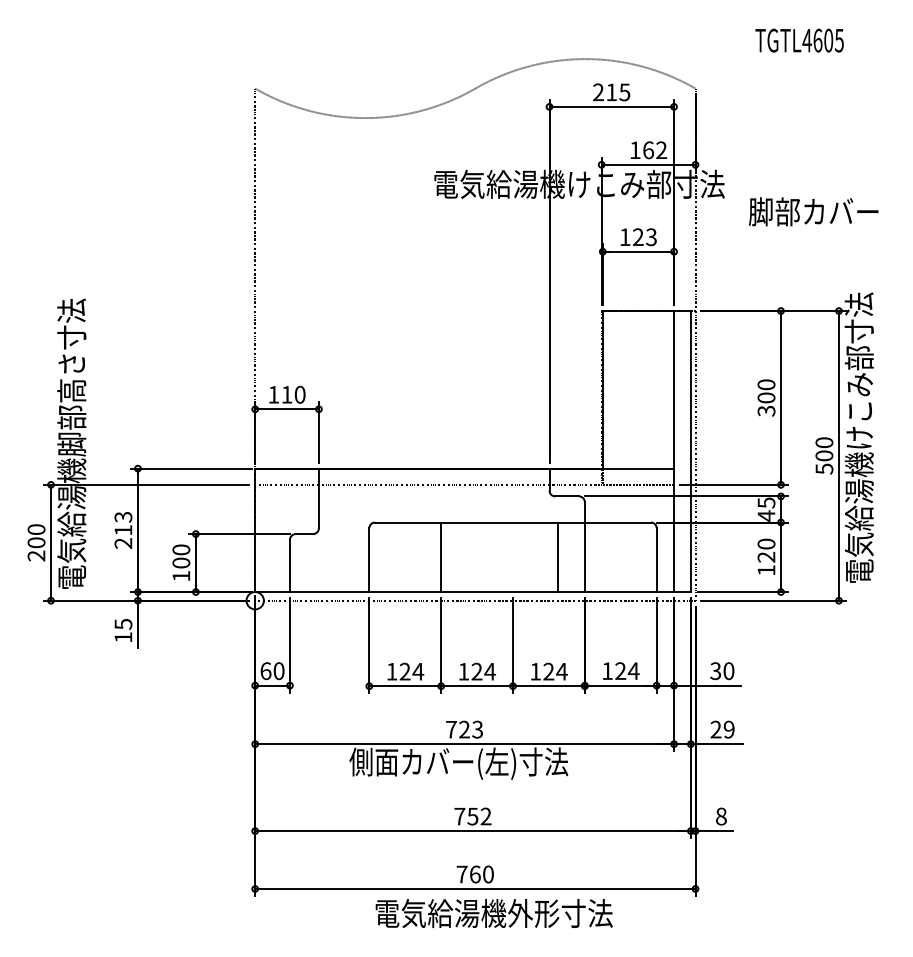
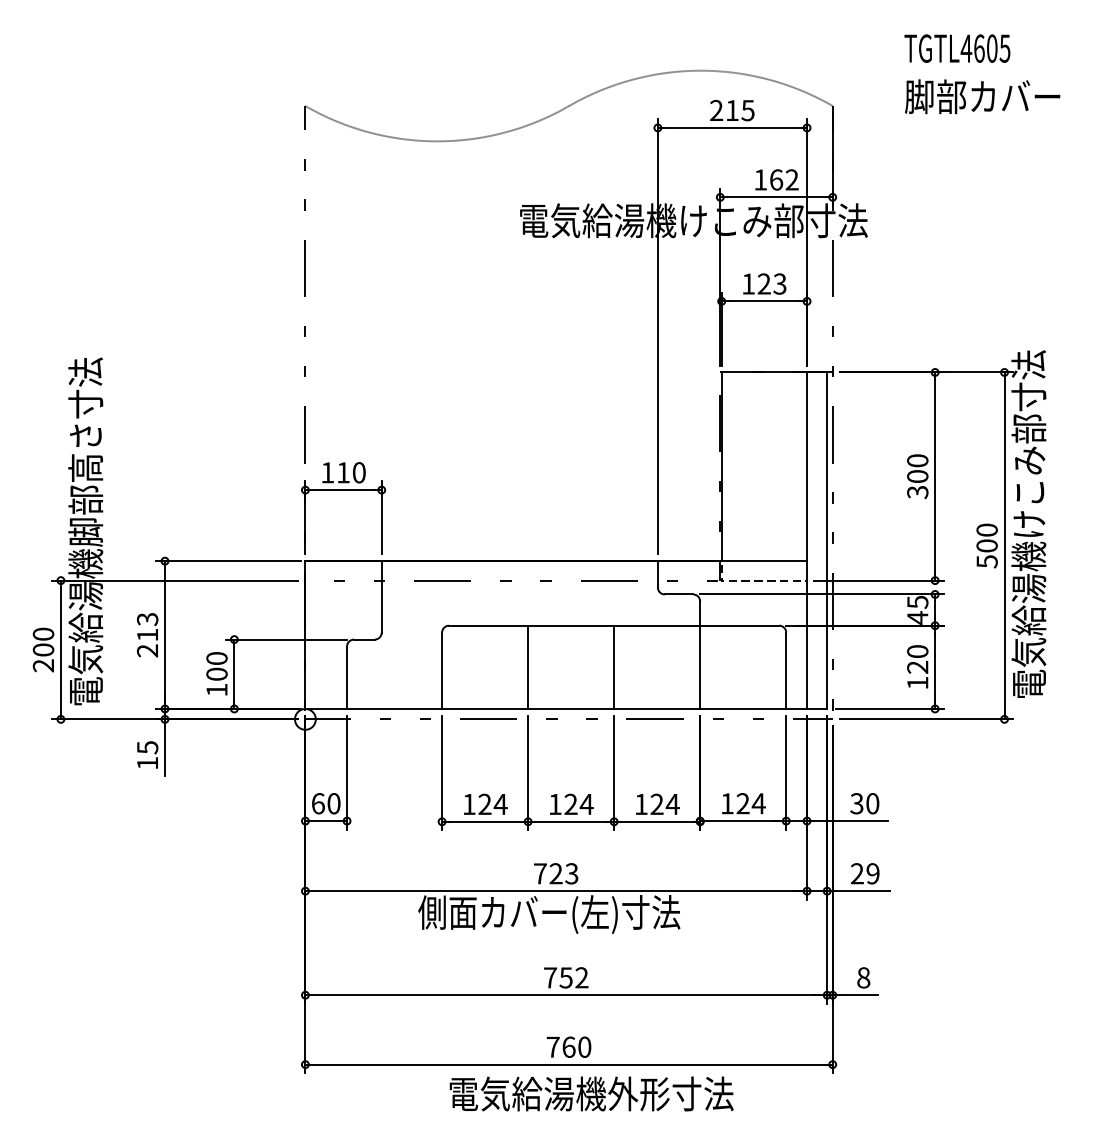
text: (813, 211) -> (982, 96), moved
line: (558, 557) -> (614, 667), moved

